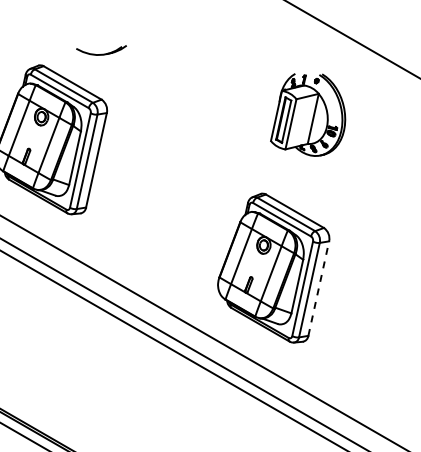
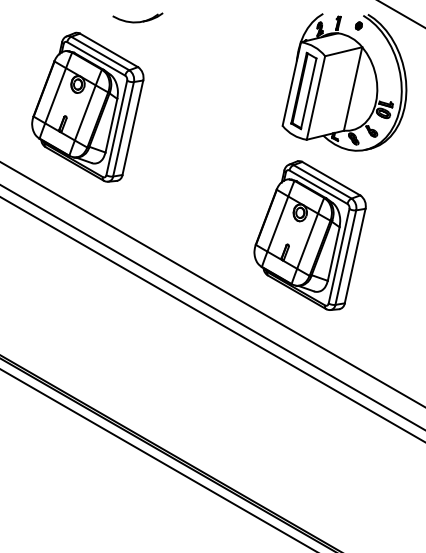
part: (308, 115) -> (344, 82), size x1.67
line: (319, 288) -> (355, 255), dashed -> solid

